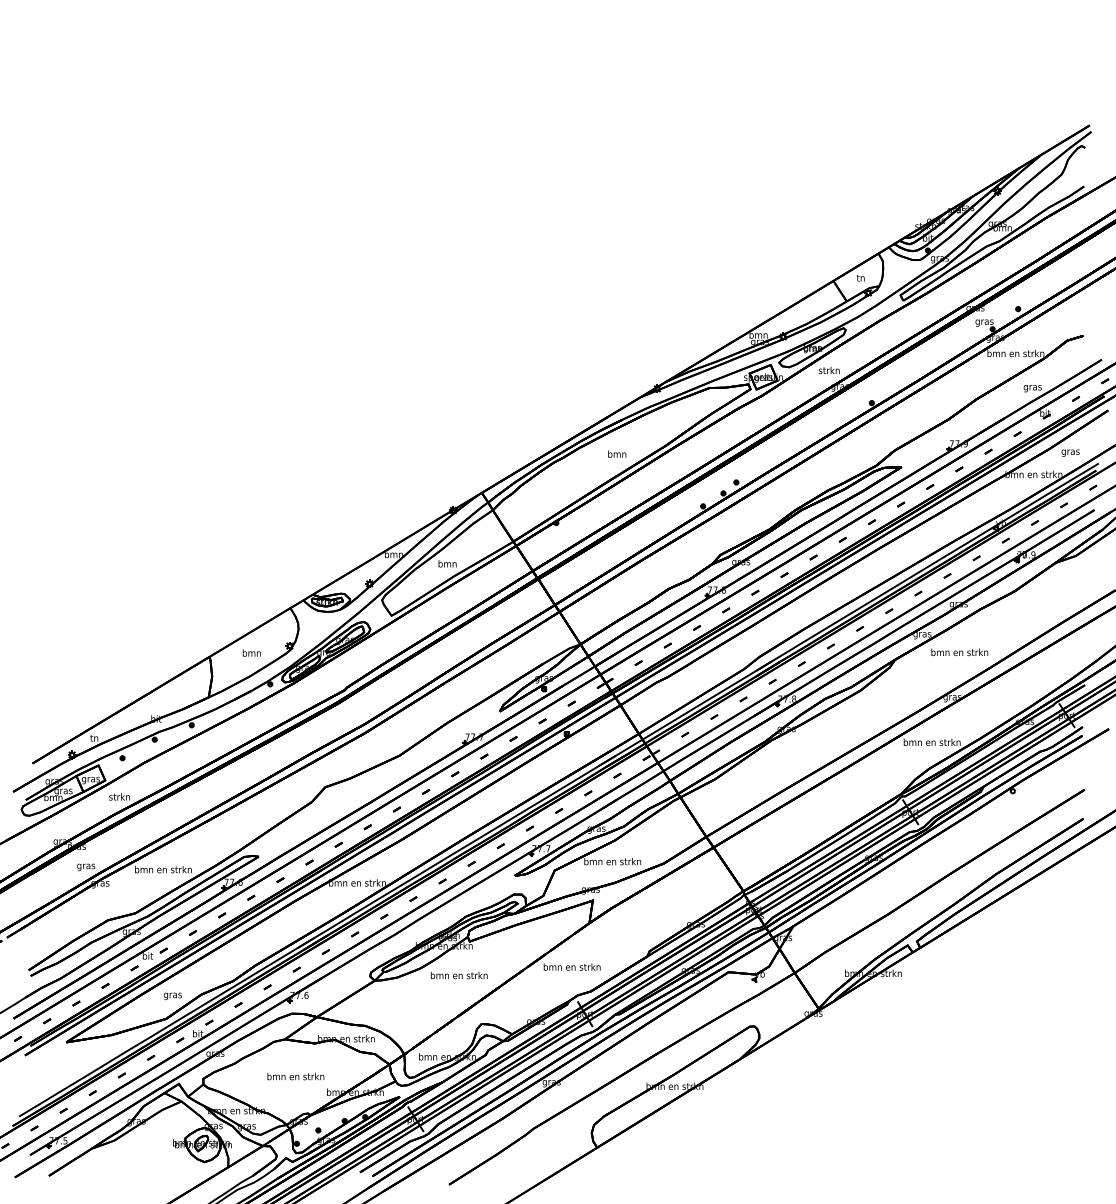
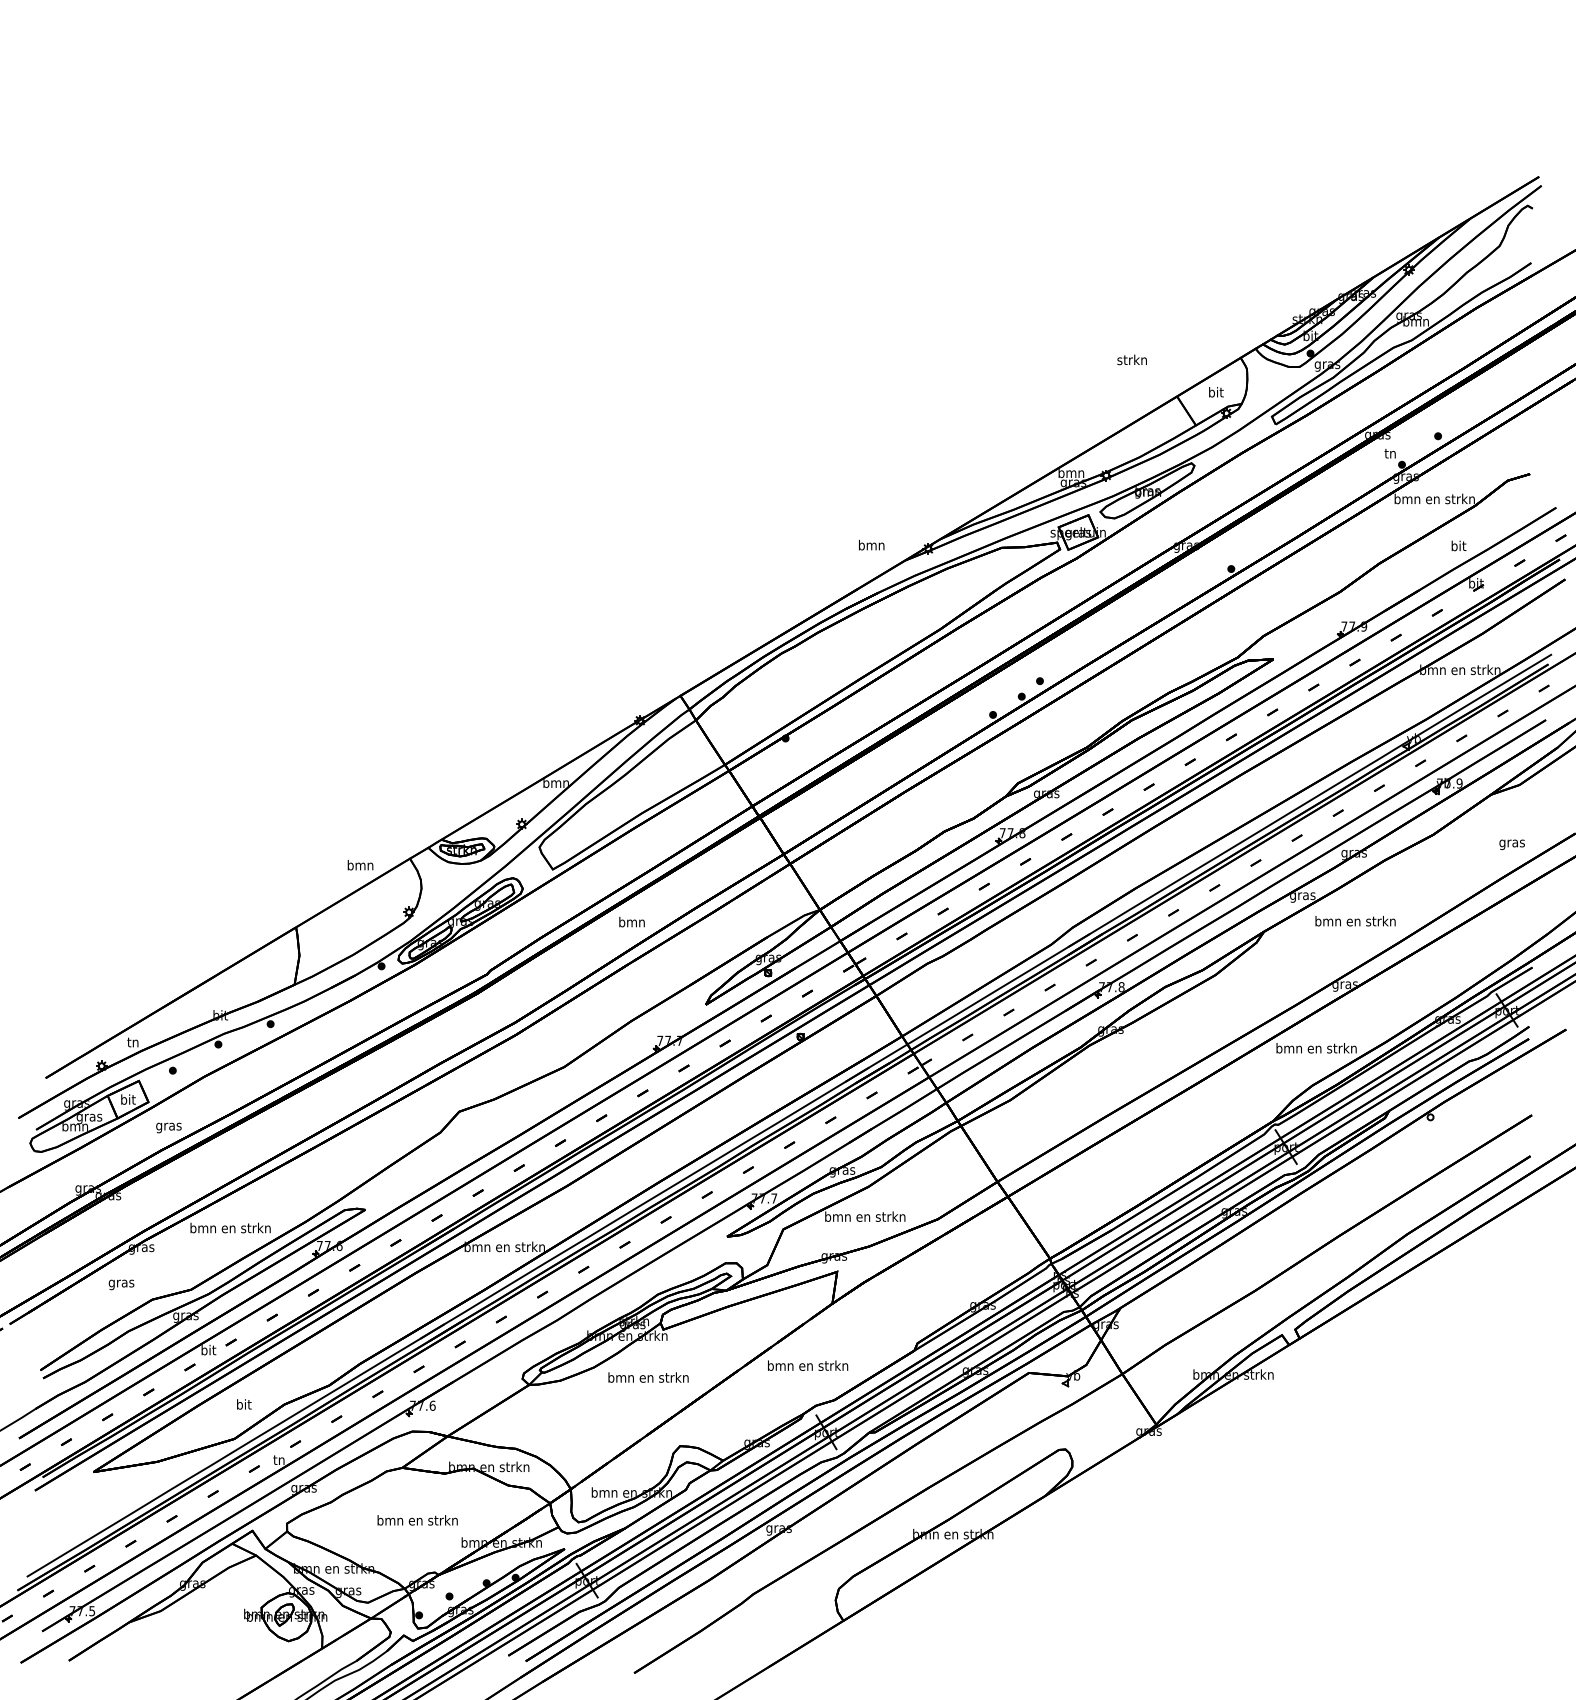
text: (861, 278) -> (1216, 392), tn -> bit
text: (984, 322) -> (1390, 455), gras -> tn
text: (828, 370) -> (1131, 359), moved
text: (1032, 387) -> (1458, 546), gras -> bit
text: (1070, 452) -> (1511, 844), moved
text: (617, 453) -> (871, 544), moved
text: (447, 563) -> (631, 921), moved
text: (251, 653) -> (360, 865), moved
text: (90, 779) -> (127, 1100), gras -> bit
text: (119, 797) -> (168, 1126), strkn -> gras
text: (86, 867) -> (121, 1284), moved
text: (172, 995) -> (243, 1405), gras -> bit
text: (198, 1033) -> (279, 1459), bit -> tn

